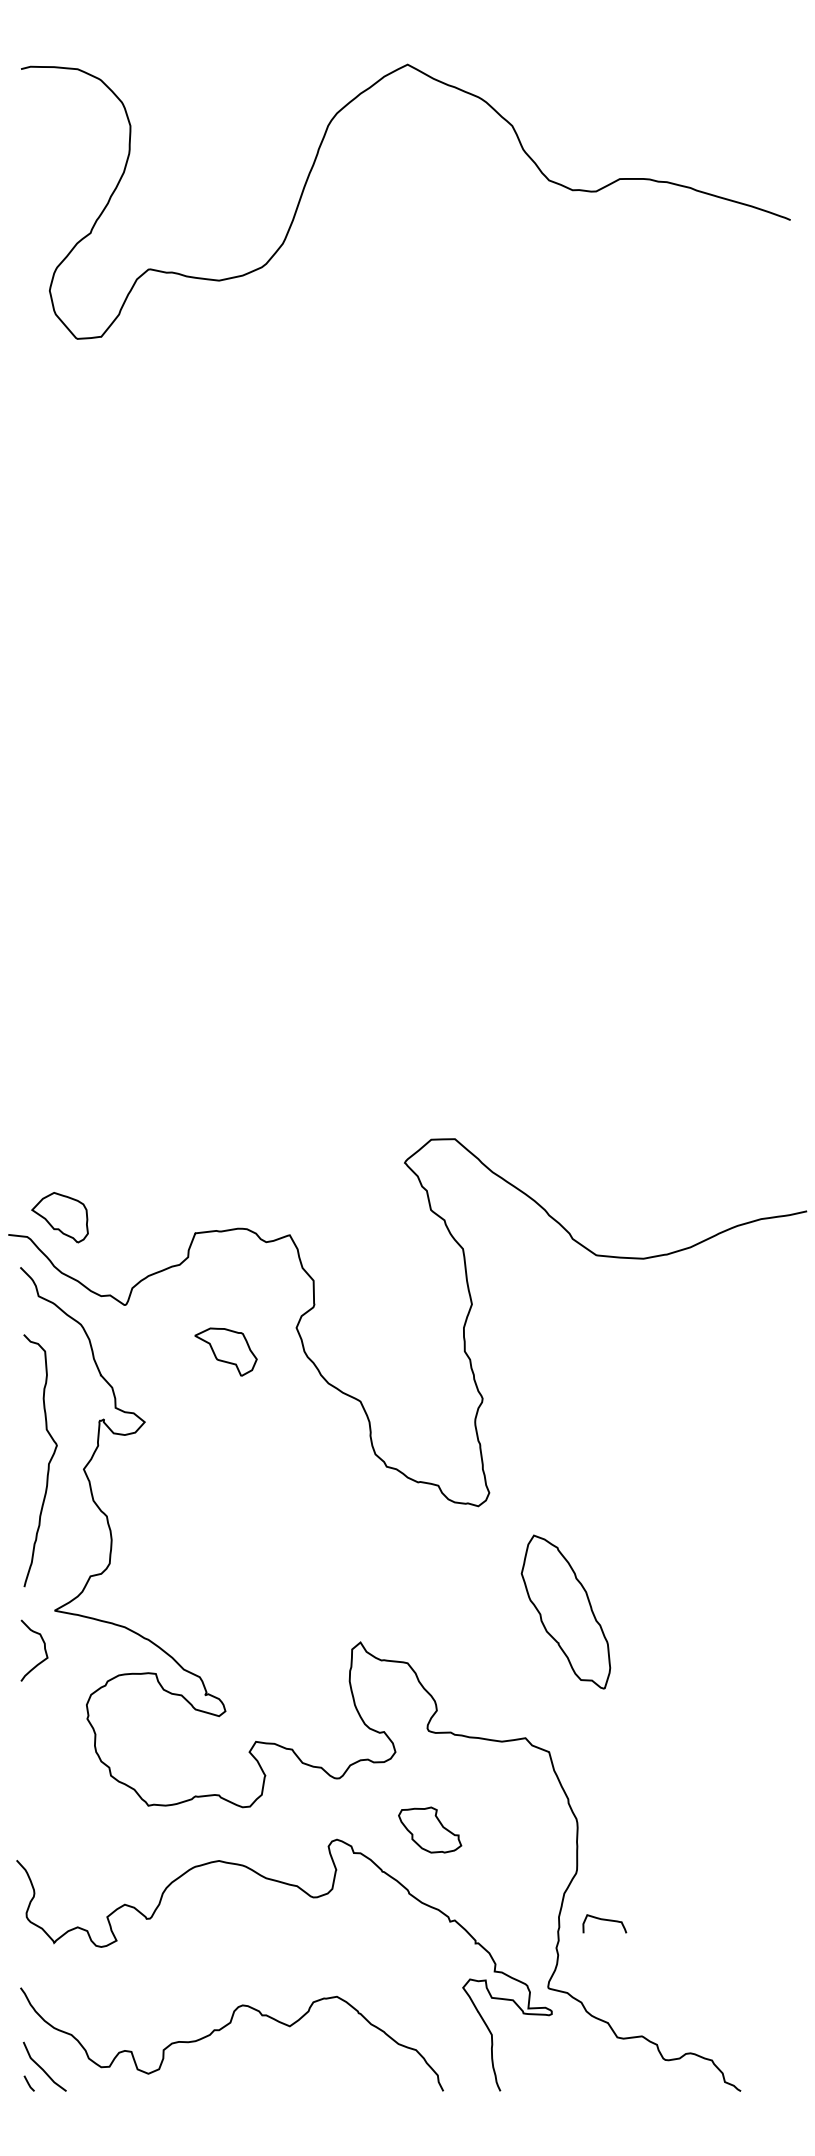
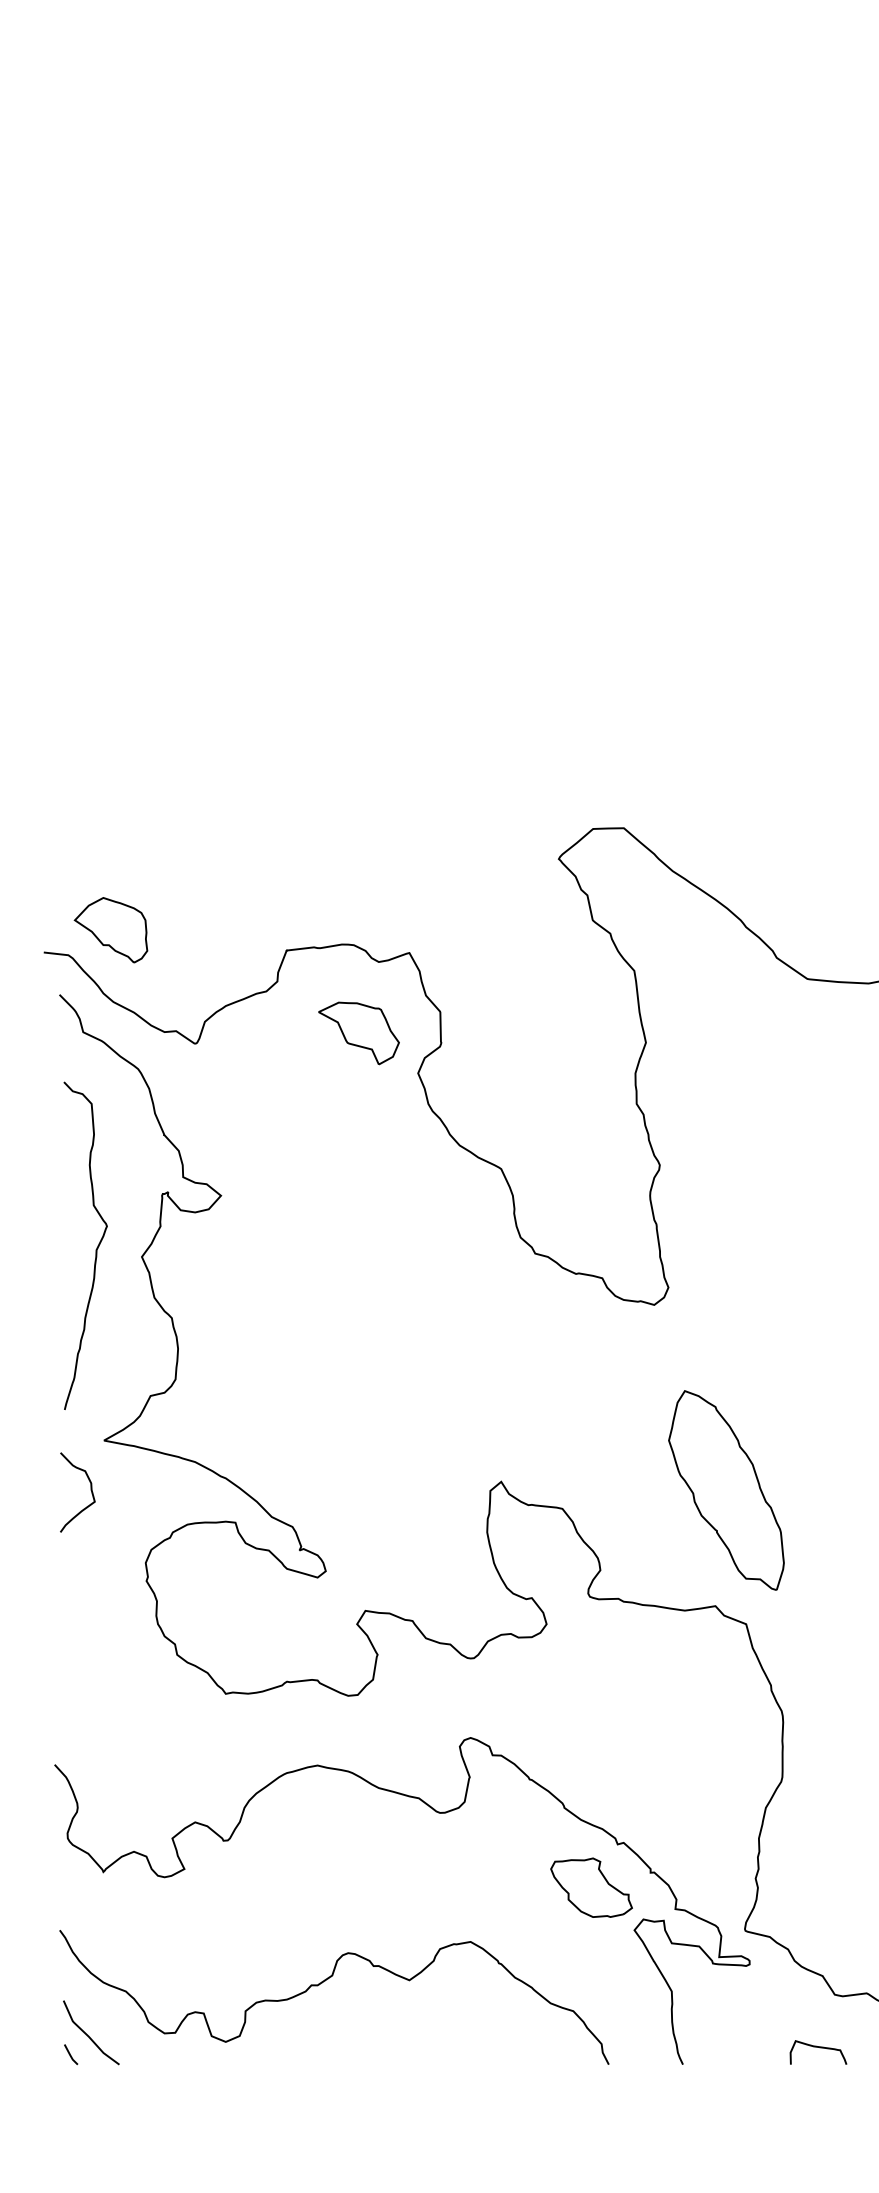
part: (225, 1351) -> (358, 1032), moved
part: (565, 1611) -> (725, 1489), moved
part: (430, 1829) -> (592, 1887), moved
curve: (604, 1920) -> (818, 2048), moved

